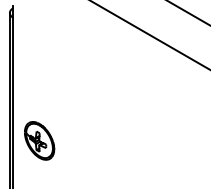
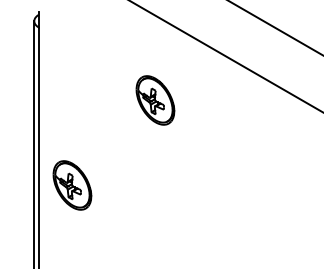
part: (104, 74) -> (155, 100), added

